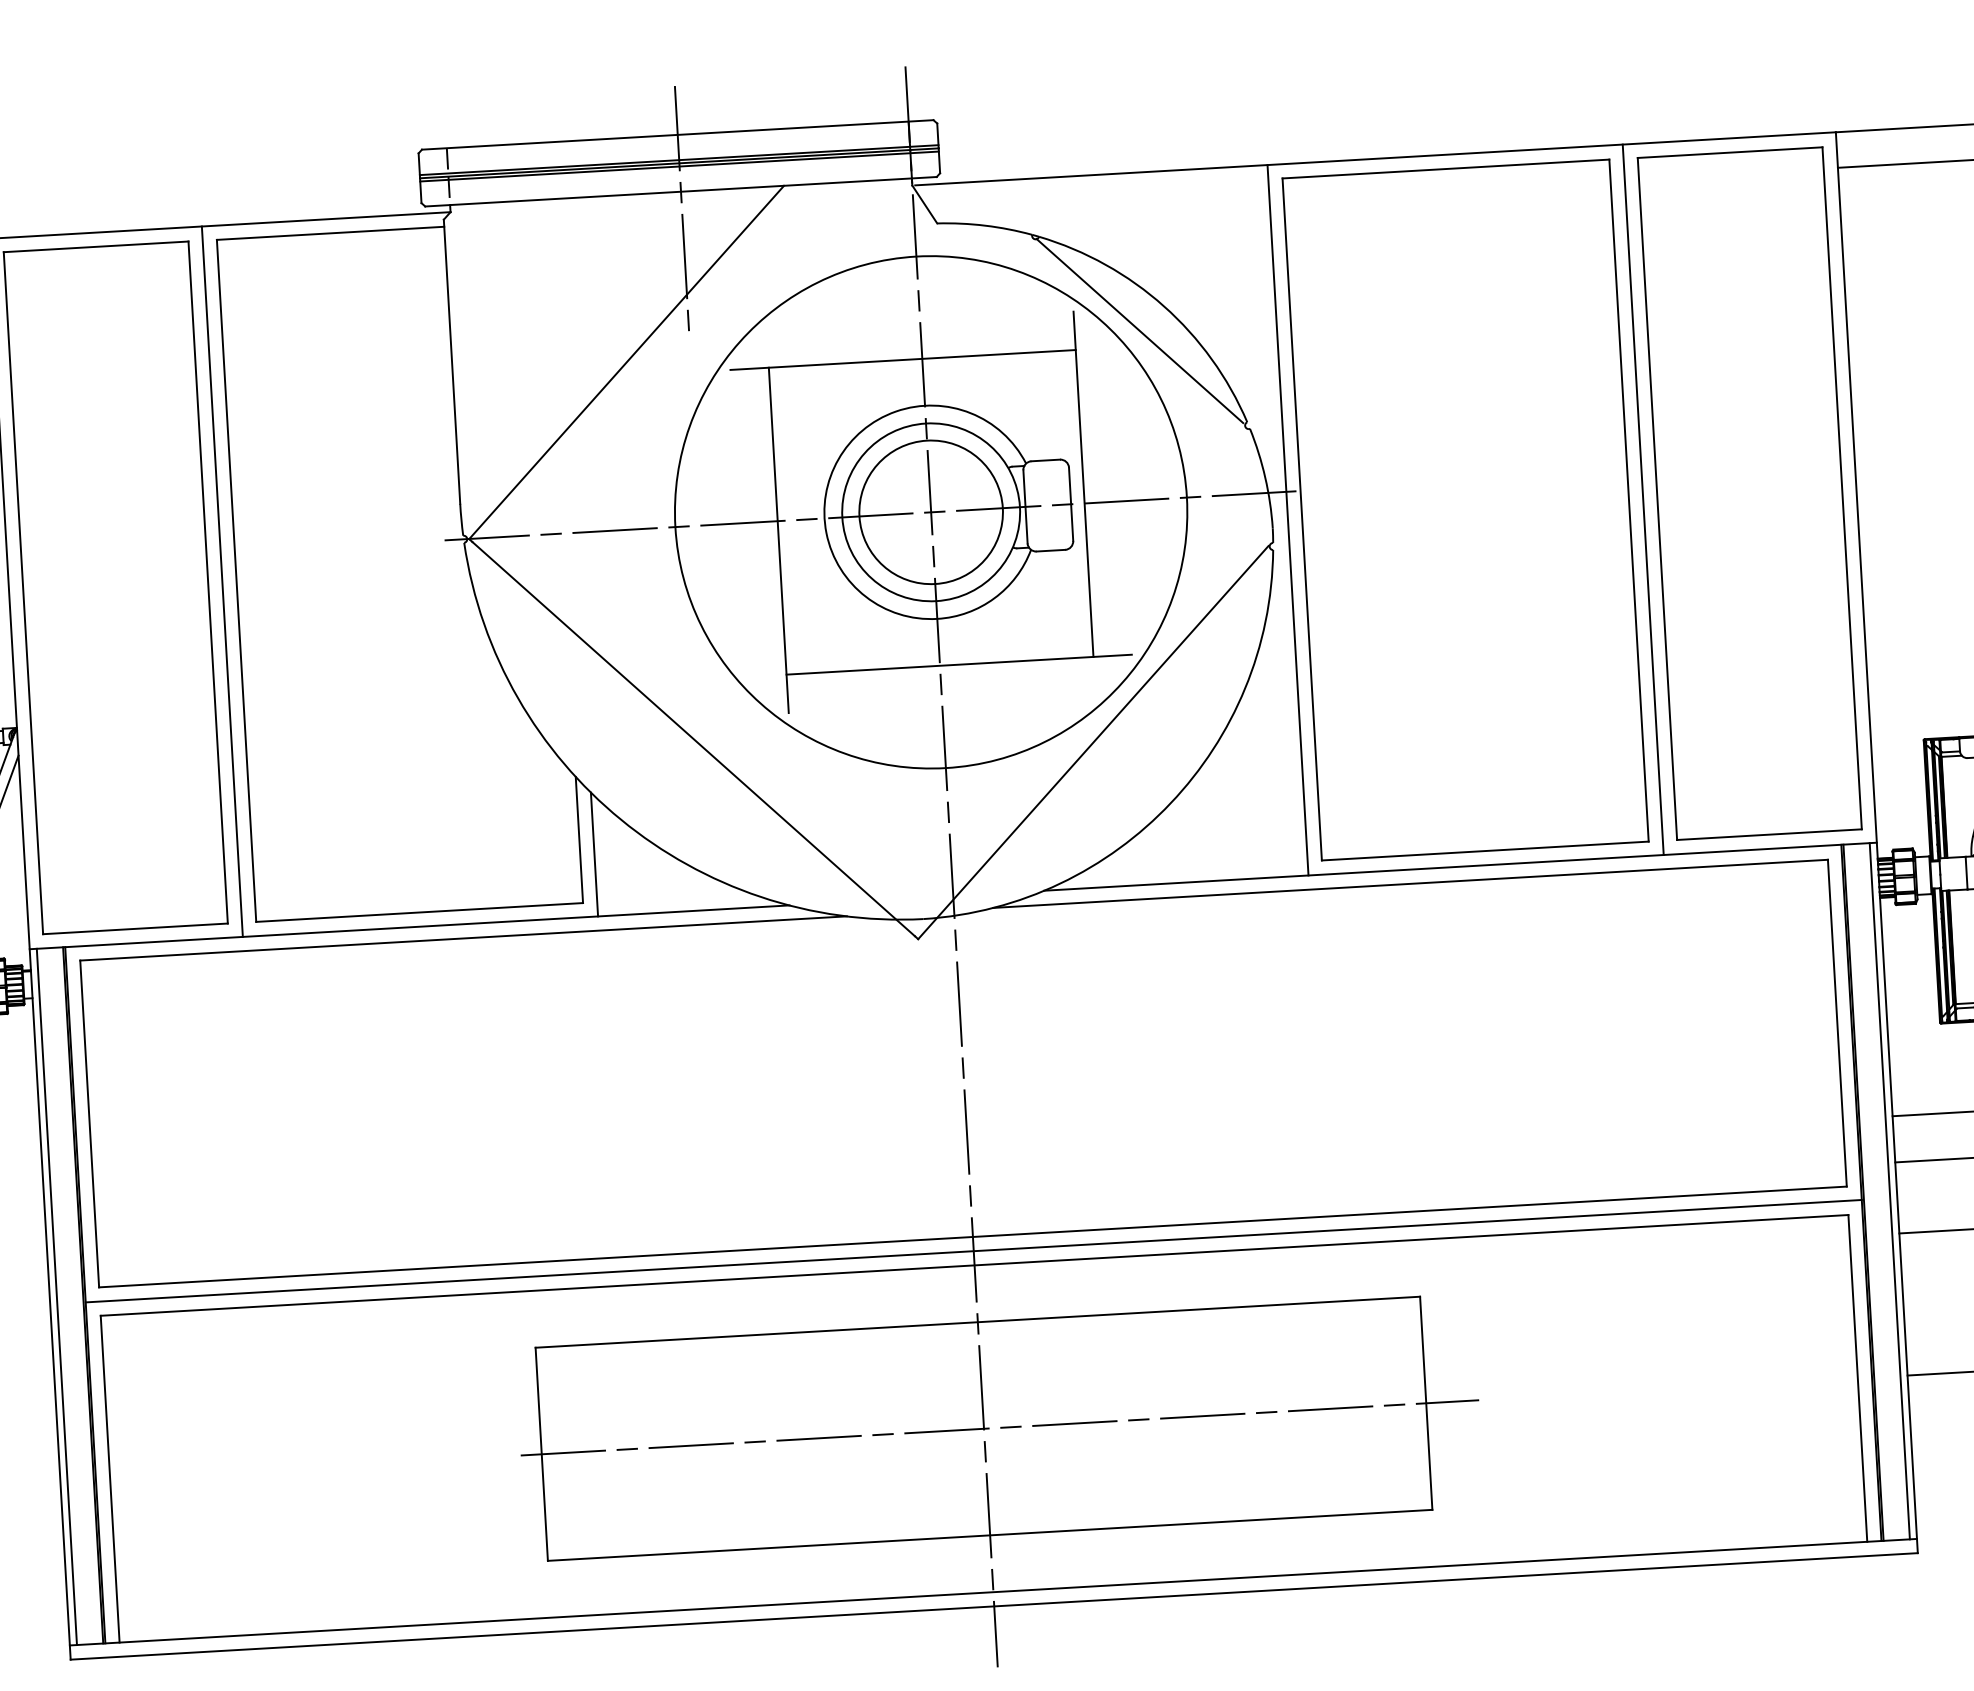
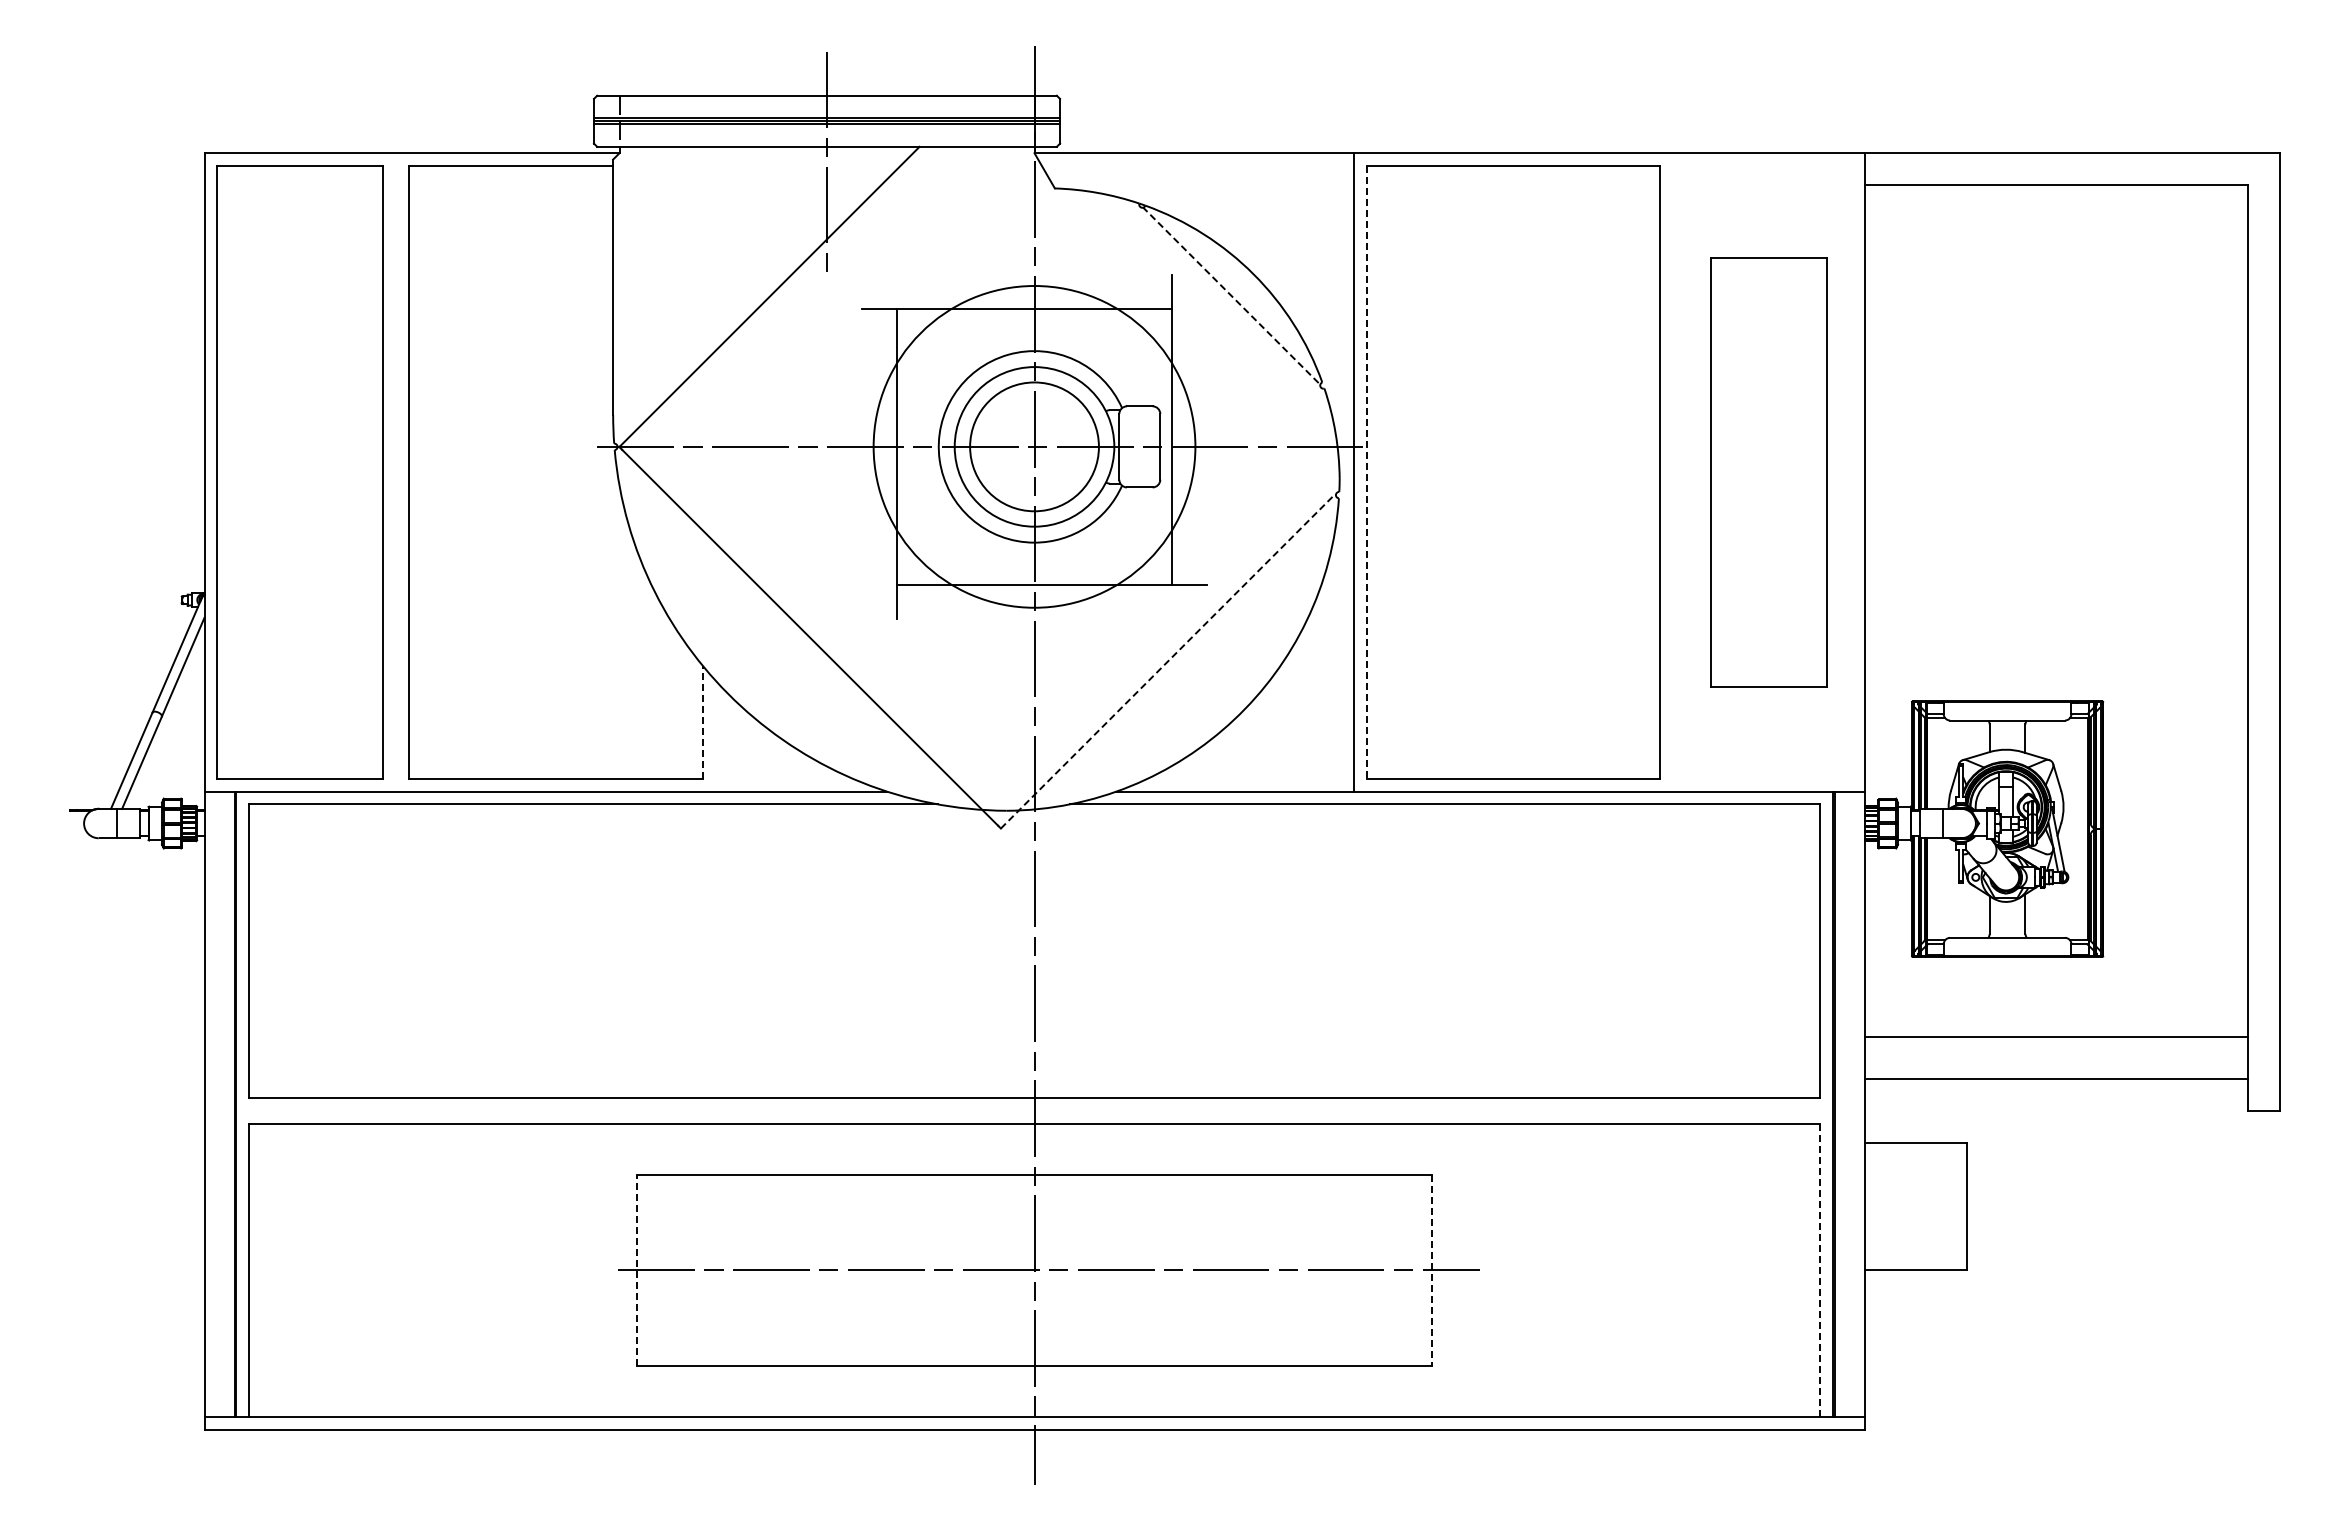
line: (1139, 330) -> (1230, 294), solid -> dashed
part: (1749, 493) -> (1768, 472), size x0.7
line: (1642, 499) -> (1672, 472), removed
circle: (931, 511) -> (1034, 446), size x0.7
line: (1302, 519) -> (1366, 472), solid -> dashed
line: (222, 581) -> (396, 472), removed
line: (1094, 742) -> (1168, 661), solid -> dashed
line: (579, 840) -> (702, 722), solid -> dashed
line: (594, 853) -> (715, 735), removed
line: (1890, 1191) -> (1858, 1104), removed
line: (973, 1250) -> (1034, 1110), removed
line: (56, 1296) -> (210, 1104), removed
line: (1857, 1378) -> (1819, 1270), solid -> dashed
line: (1425, 1403) -> (1431, 1270), solid -> dashed
line: (542, 1454) -> (637, 1270), solid -> dashed

